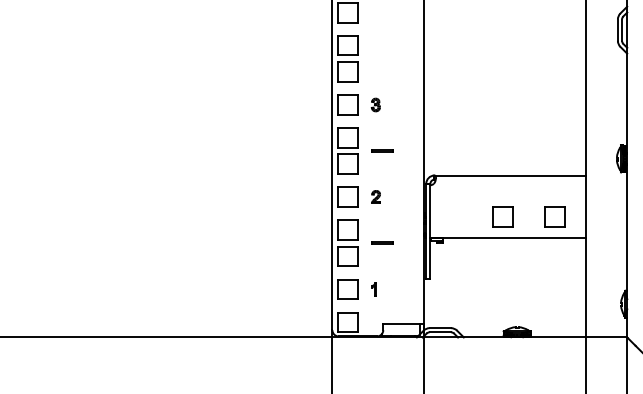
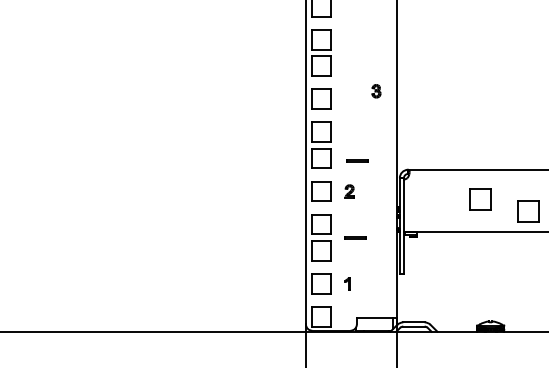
part: (375, 104) -> (376, 90), moved
line: (382, 150) -> (358, 160), moved
part: (502, 216) -> (480, 198), moved

